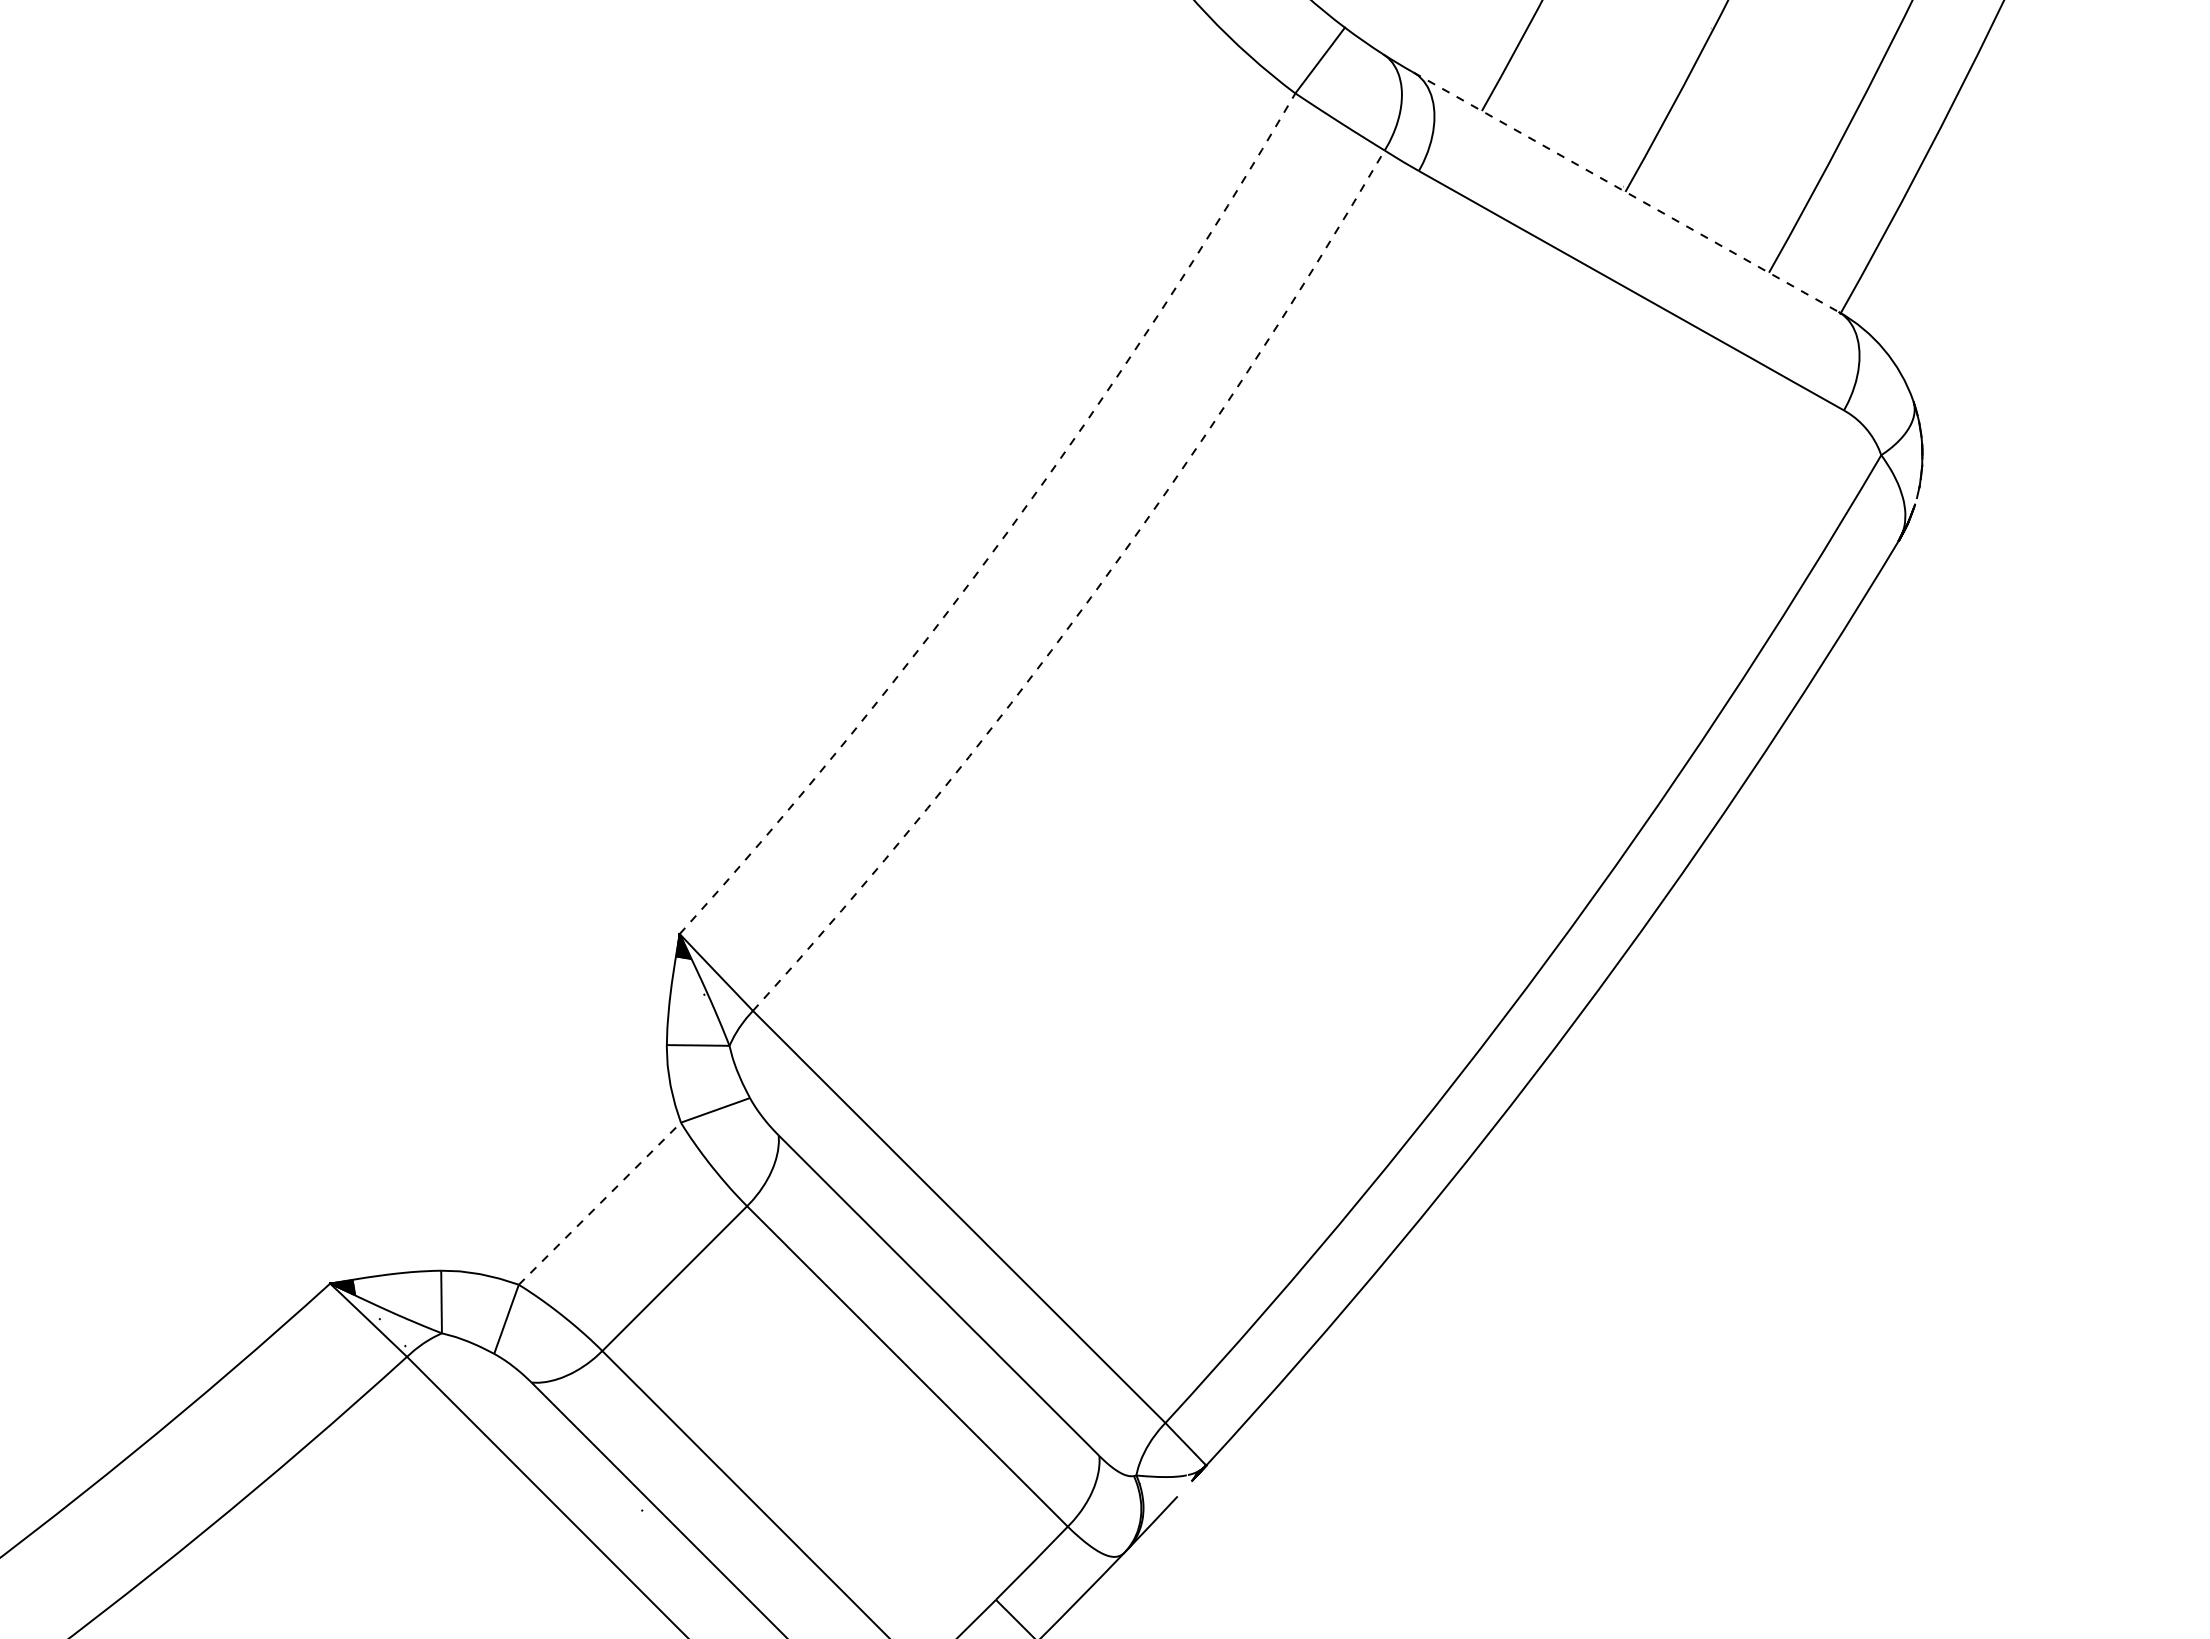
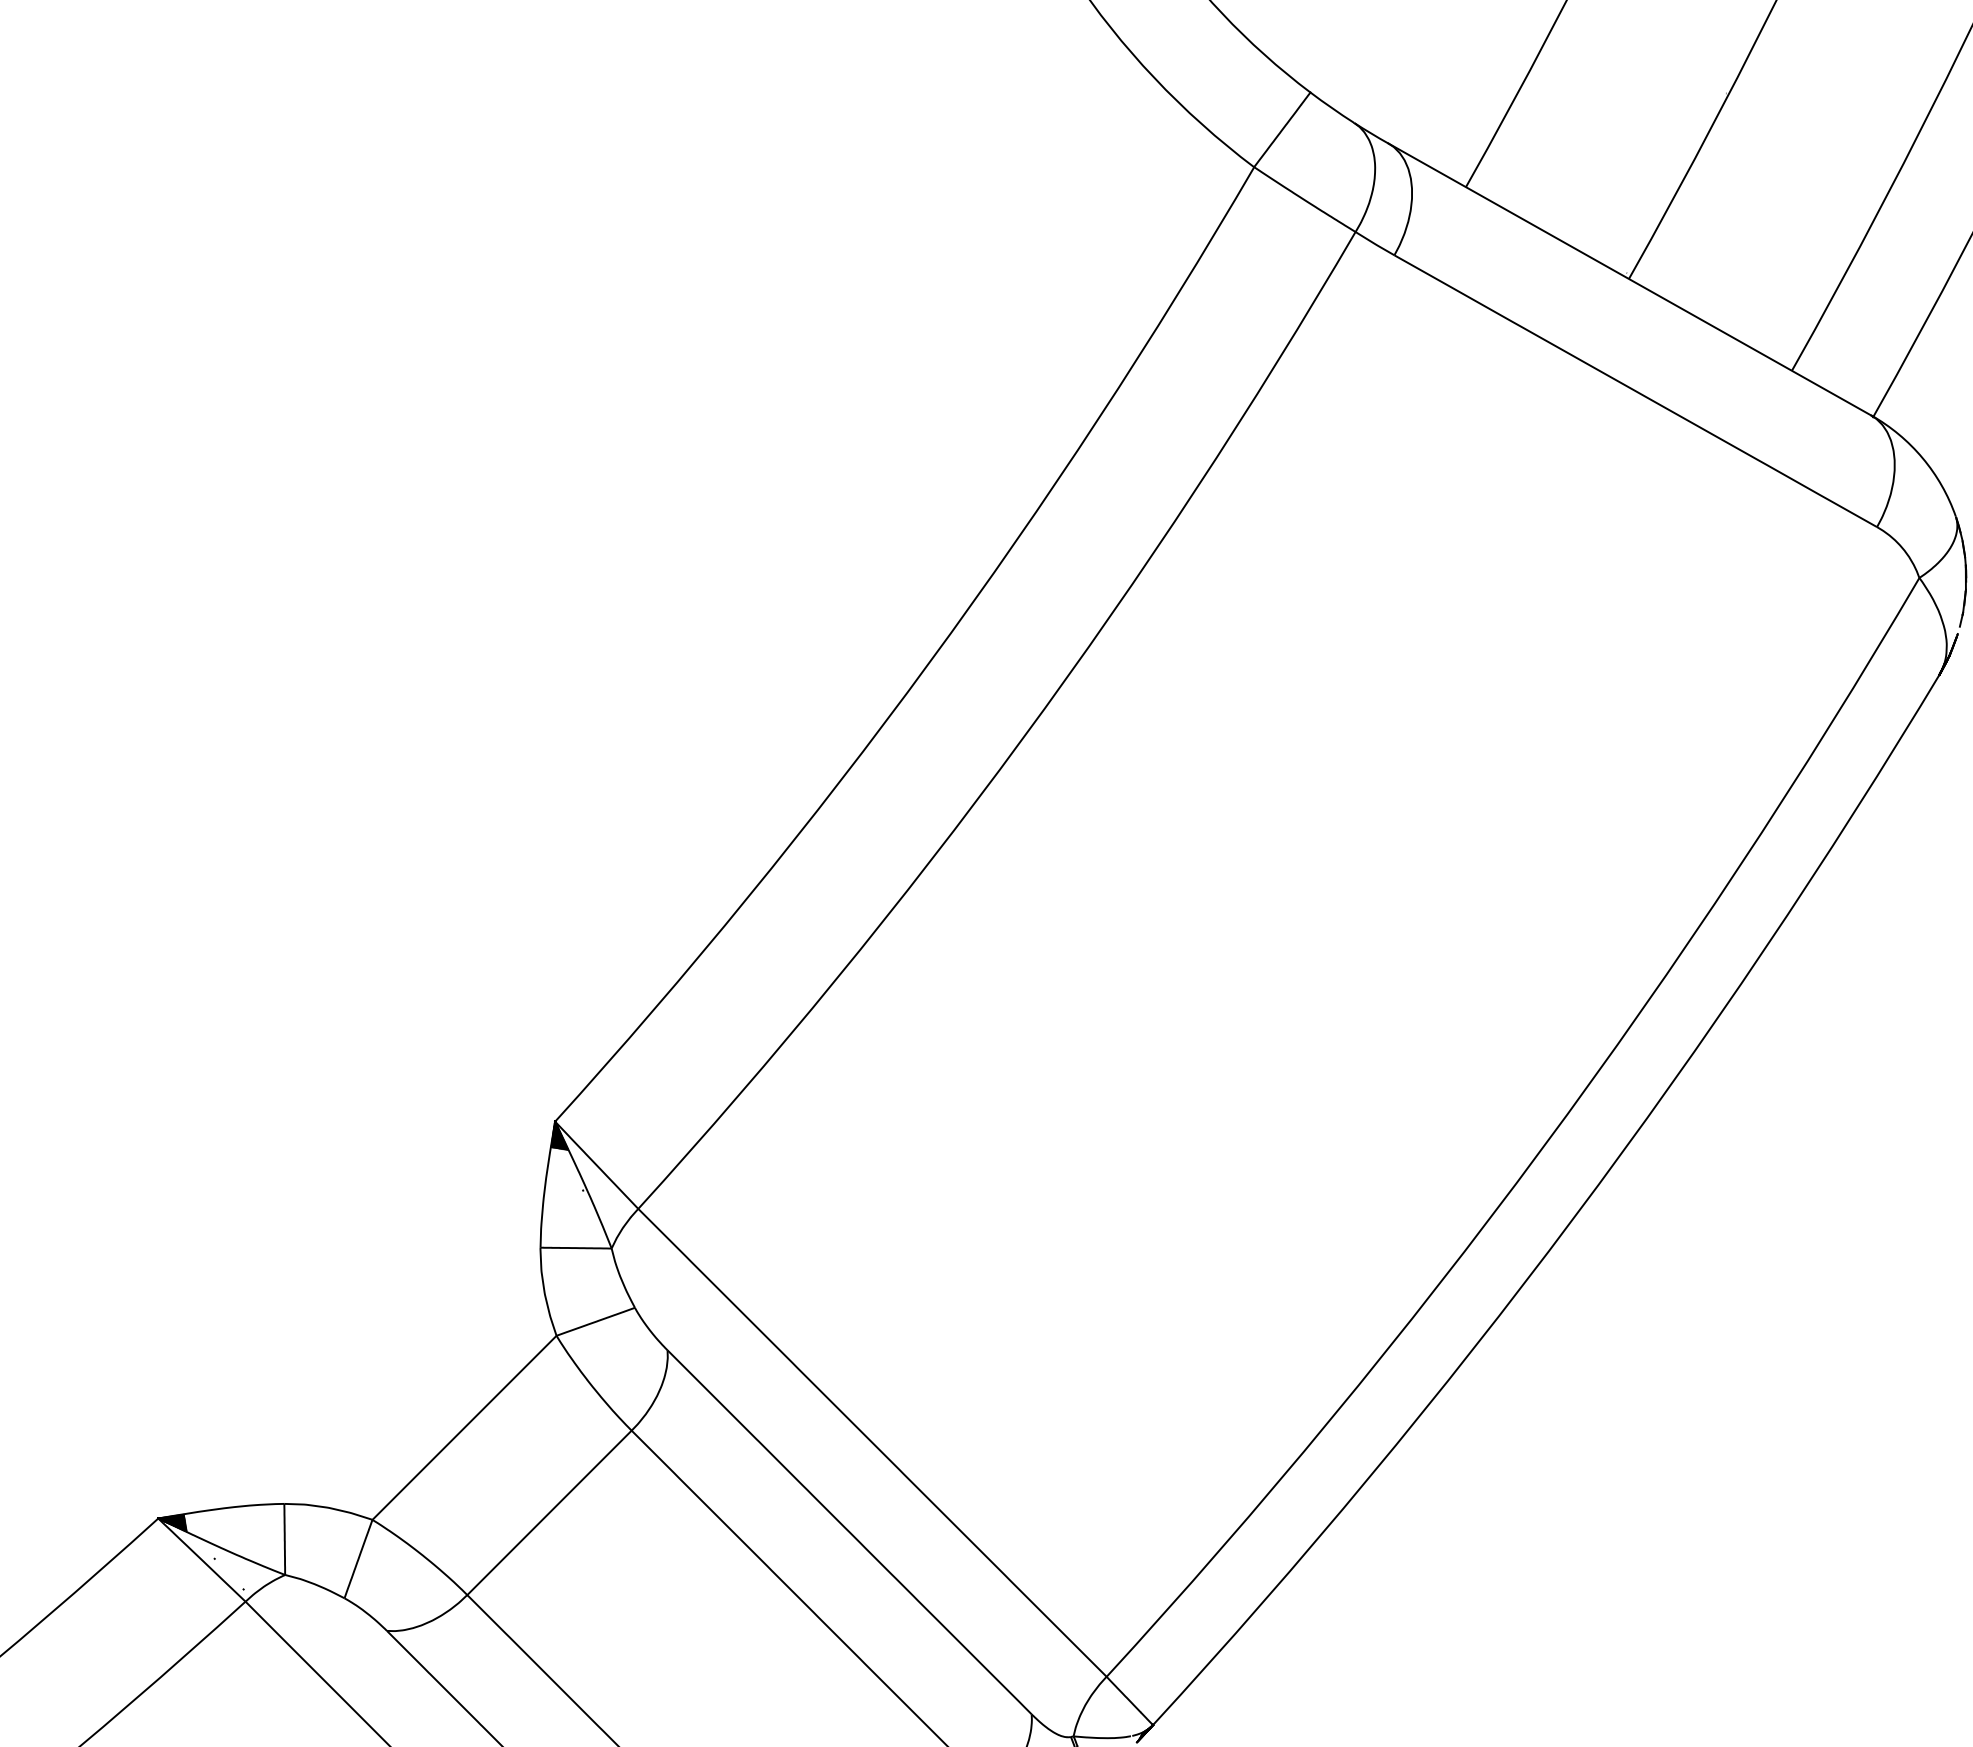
line: (1626, 192) -> (1630, 279), dashed -> solid
arc: (1009, 529) -> (929, 662), dashed -> solid
arc: (1091, 597) -> (1022, 739), dashed -> solid
line: (599, 1203) -> (464, 1427), dashed -> solid

